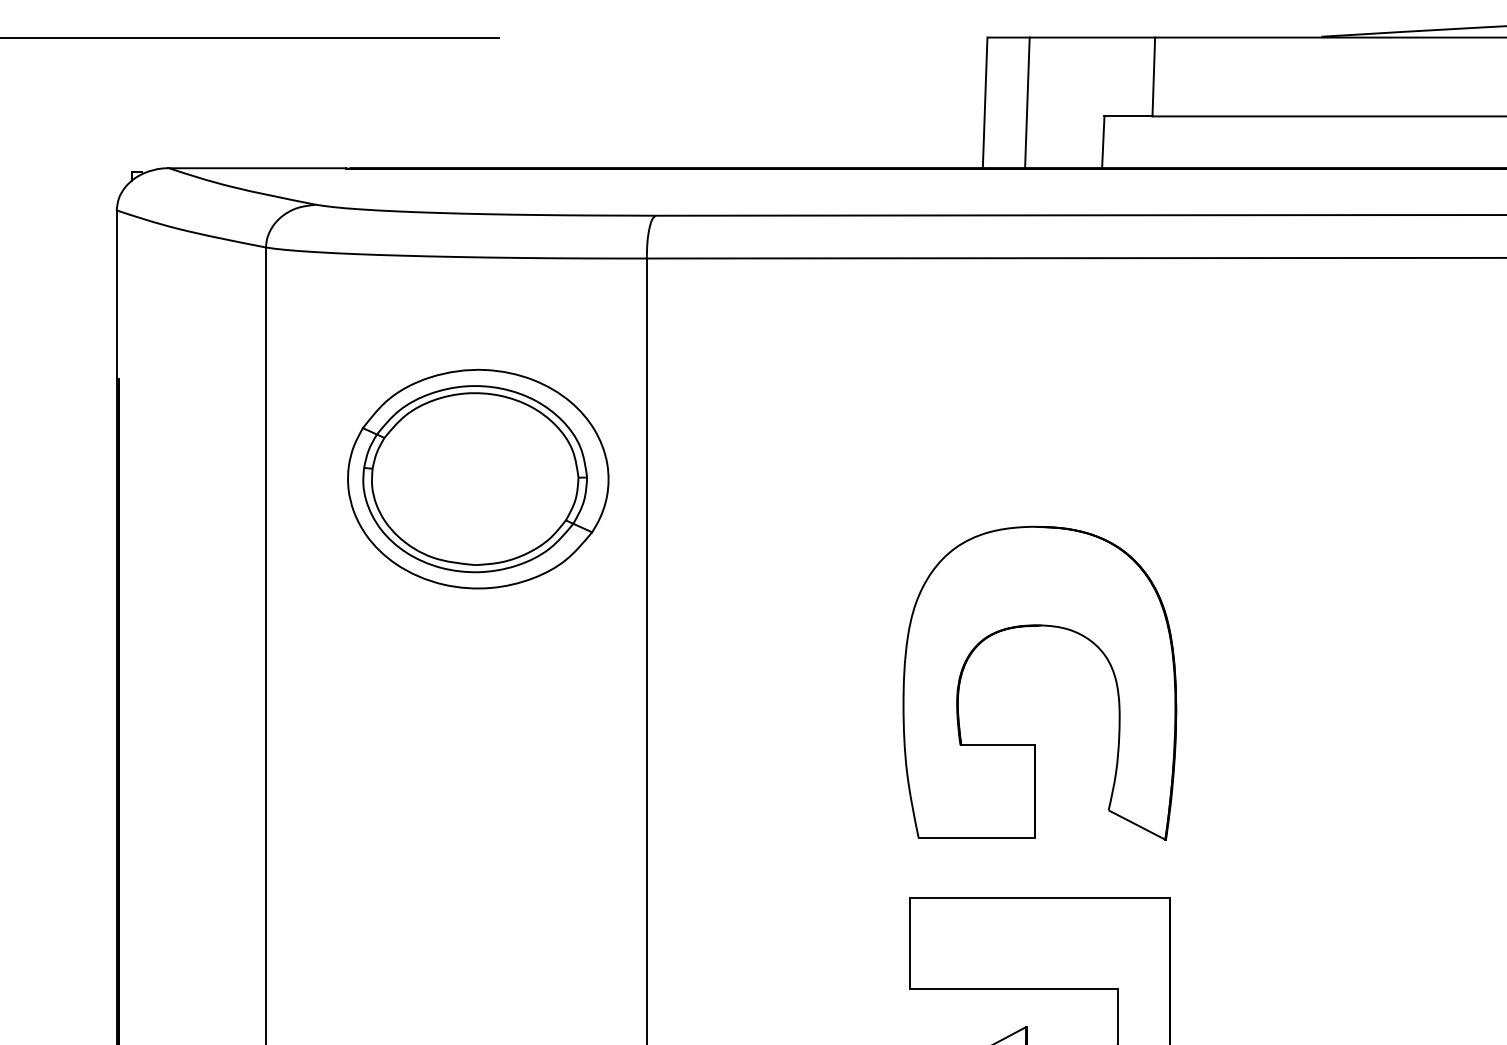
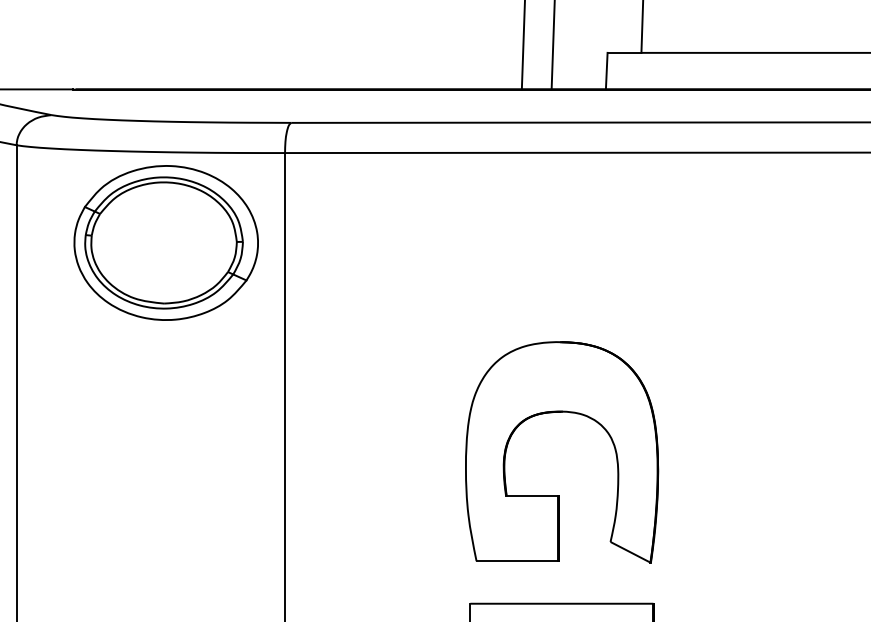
part: (478, 478) -> (166, 242), moved

